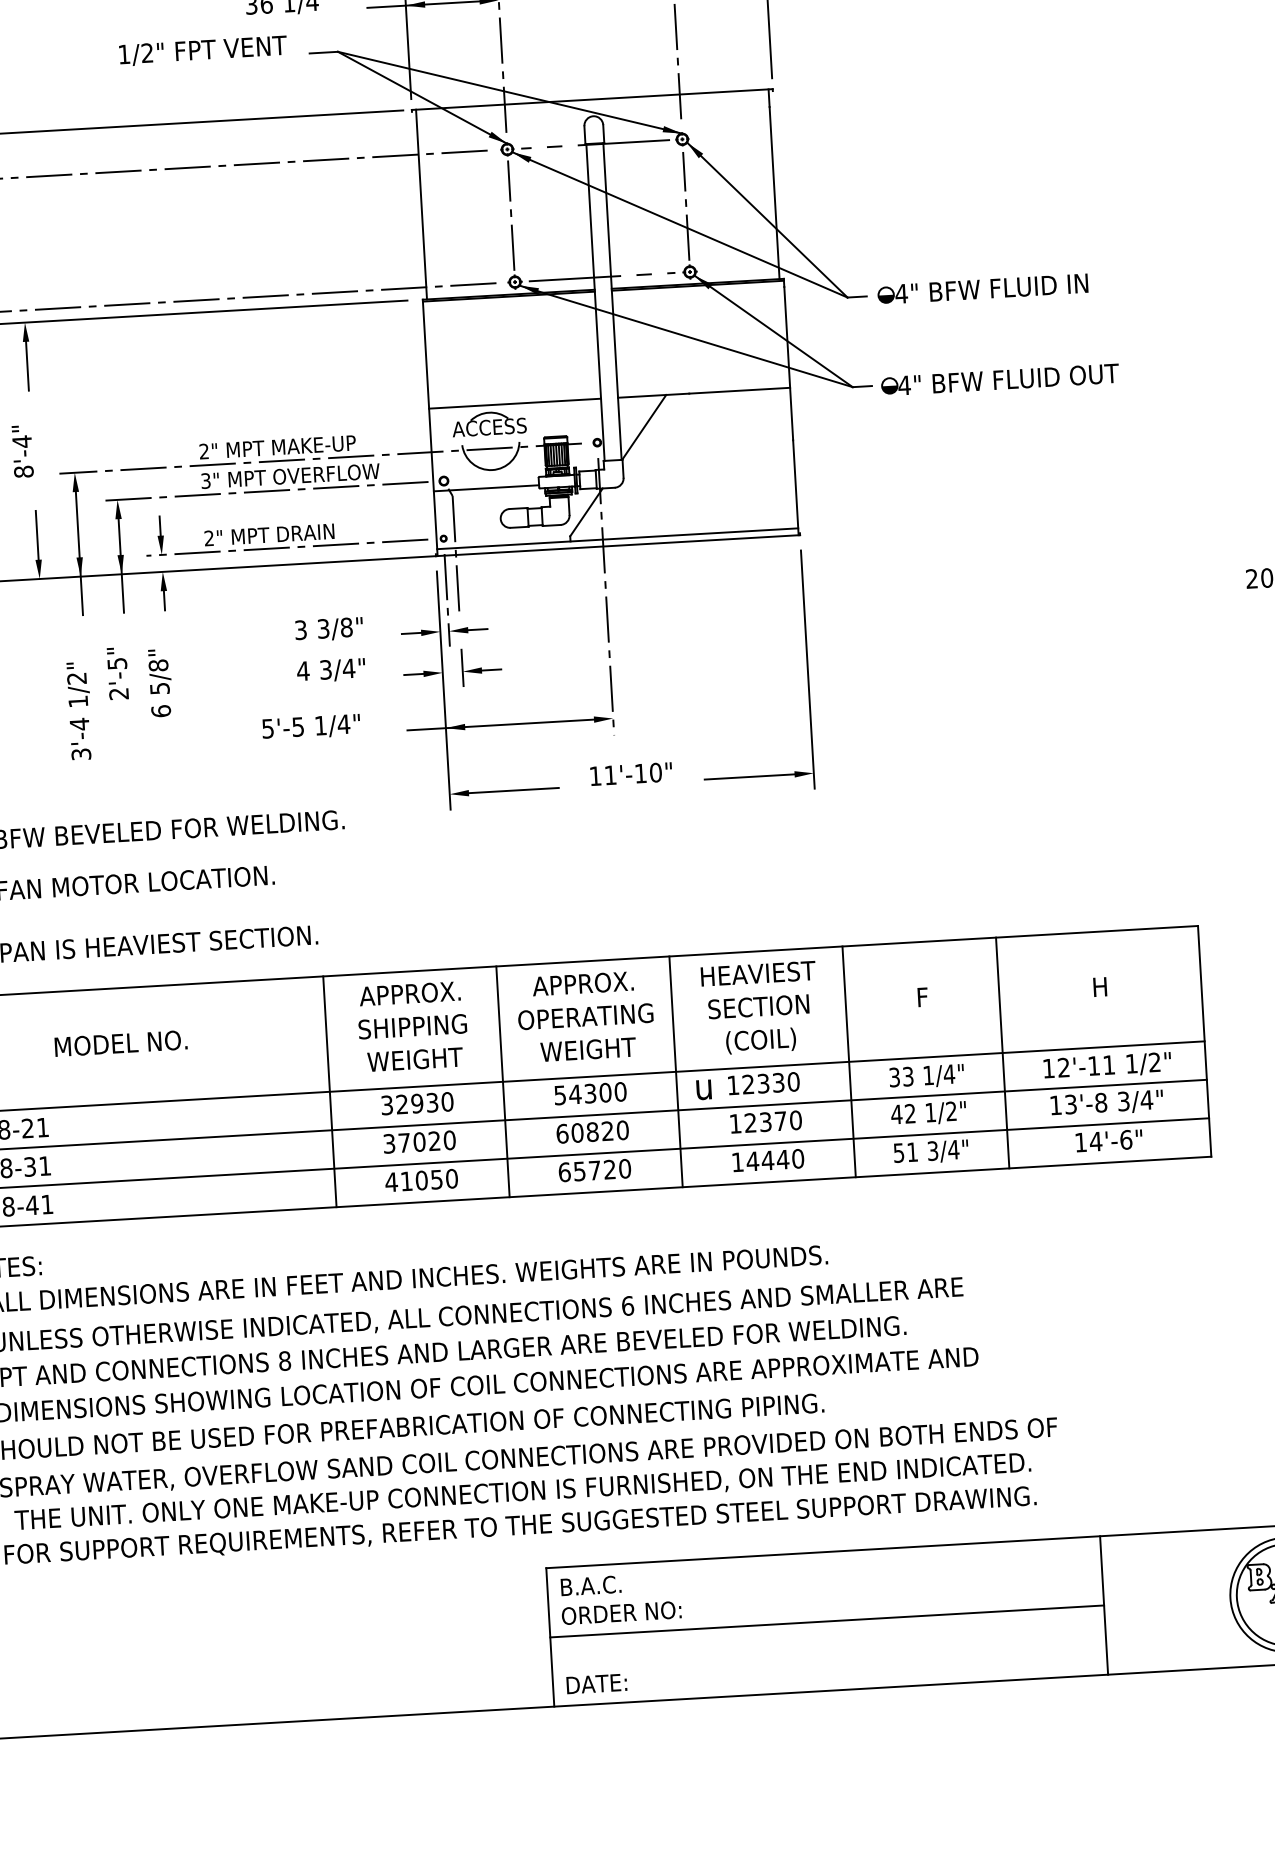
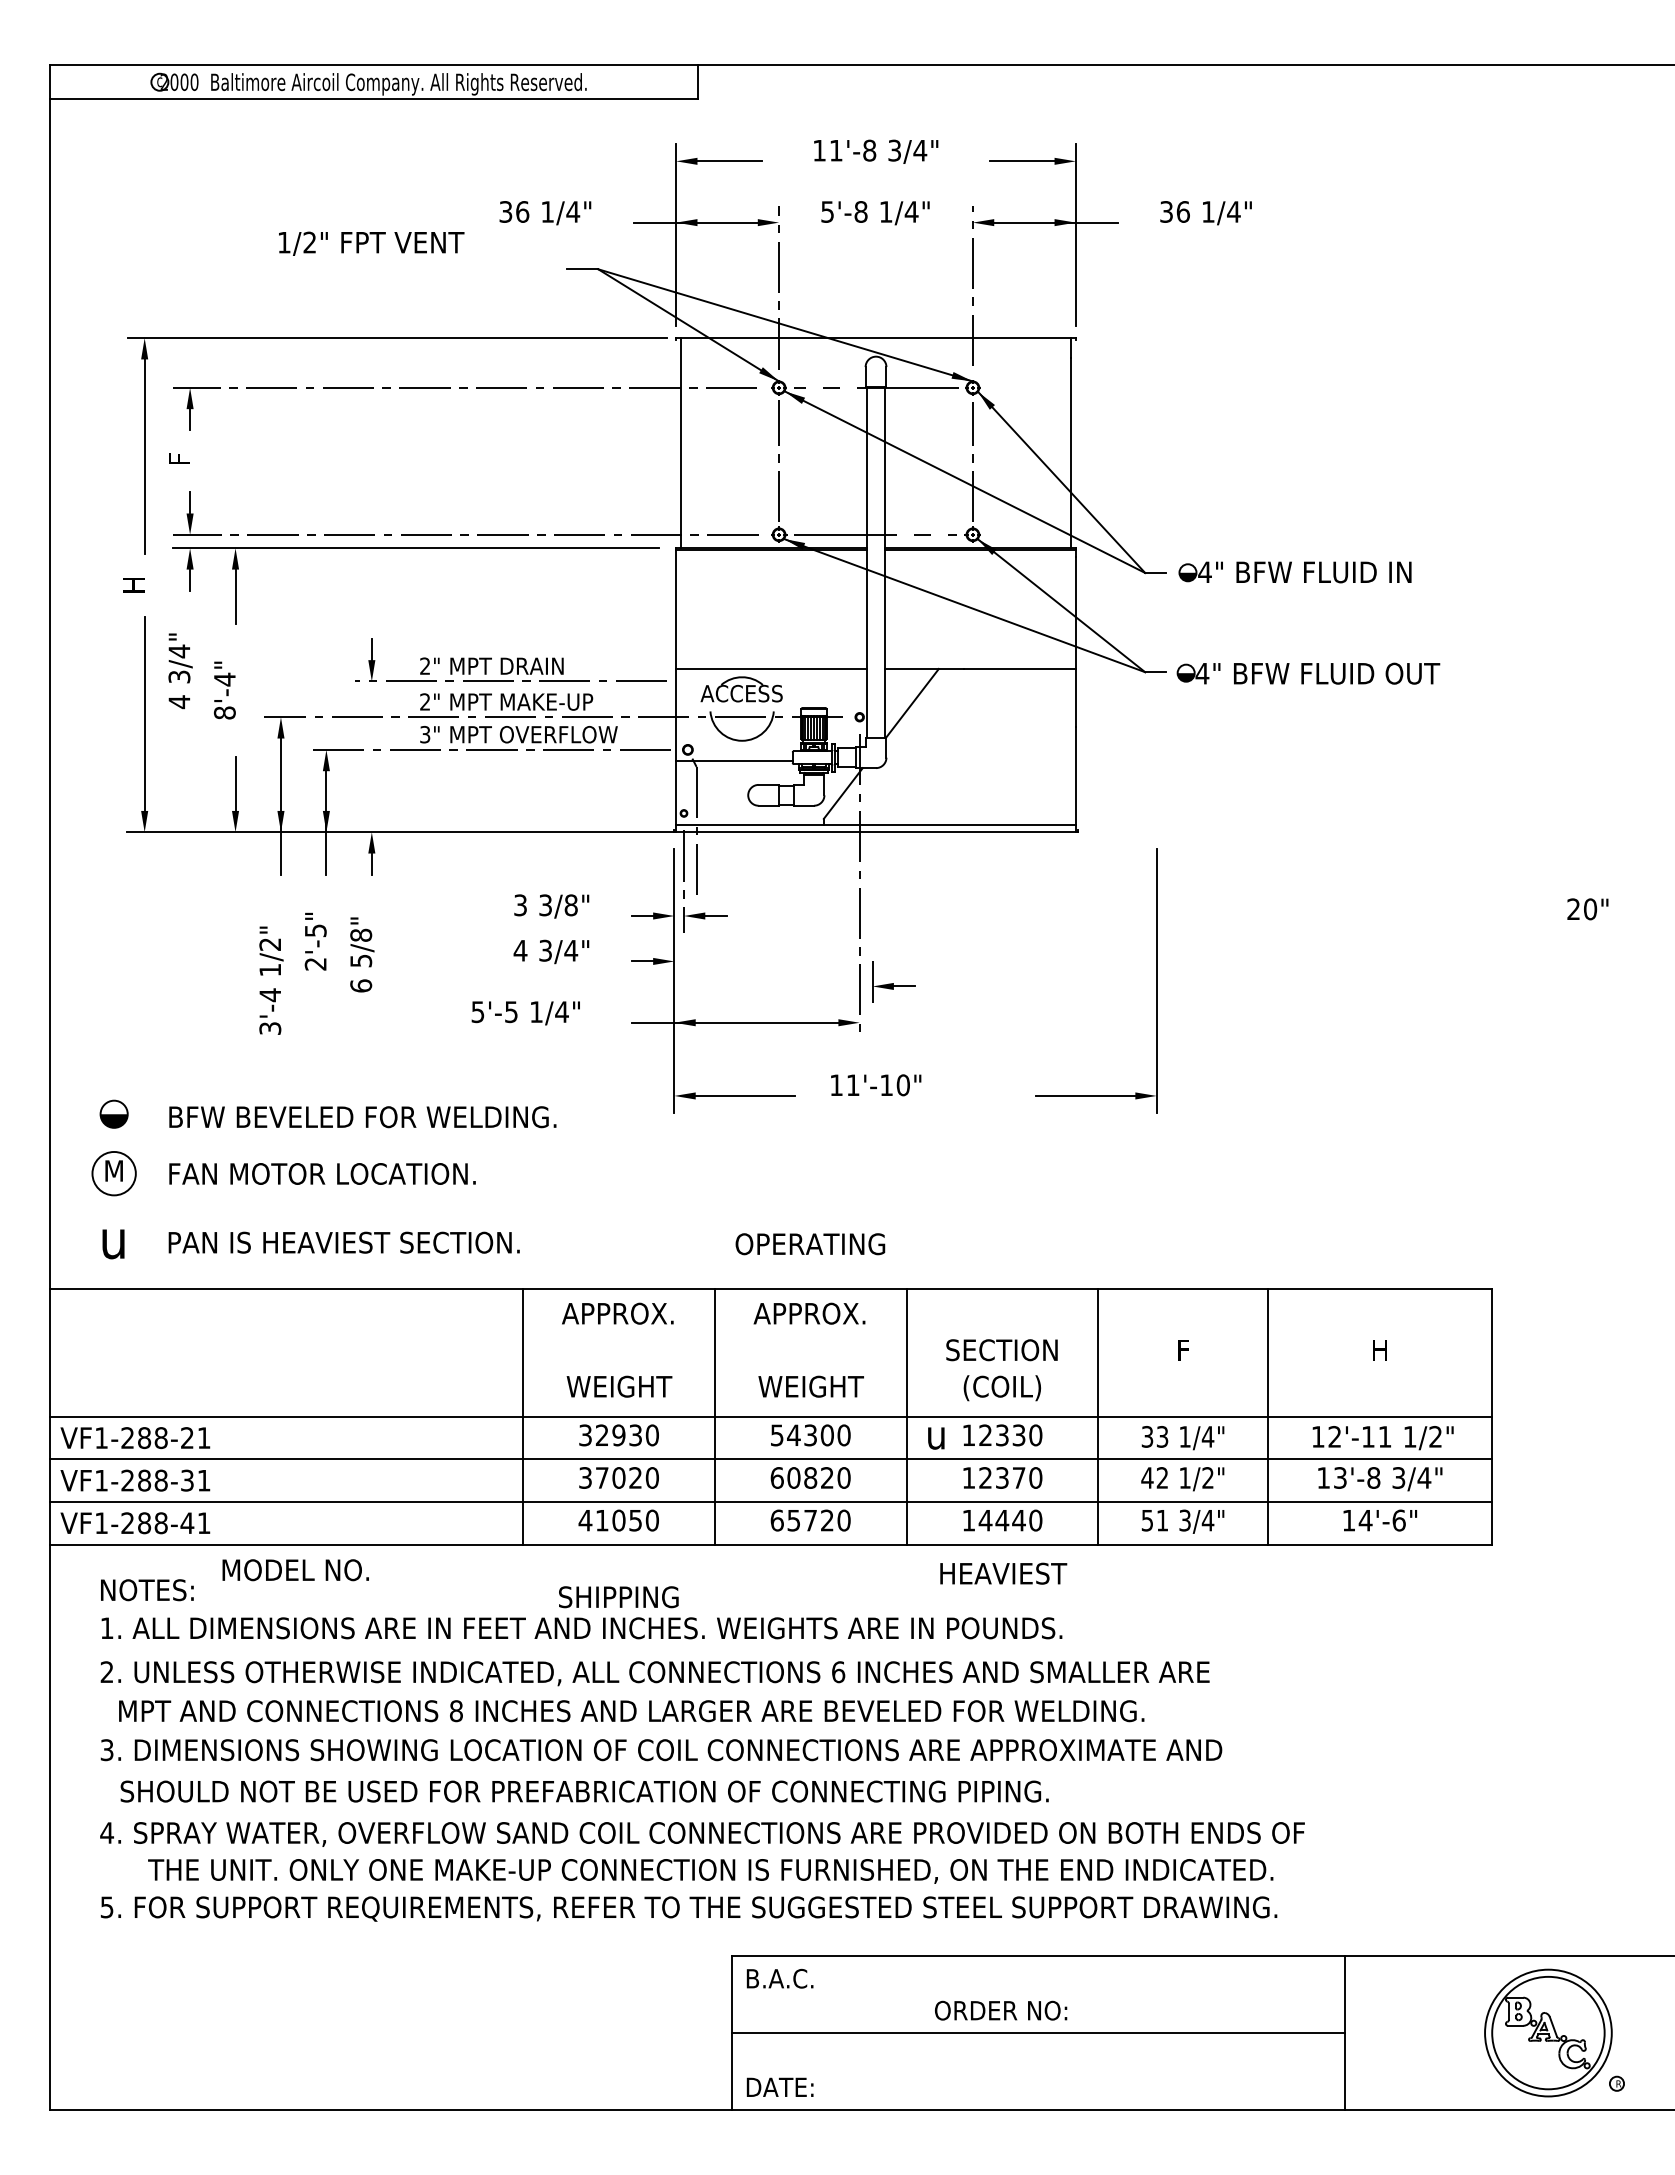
text: (203, 50) -> (371, 243), moved
part: (285, 527) -> (510, 659), moved
part: (481, 666) -> (893, 981), moved
part: (807, 669) -> (1156, 980), moved
text: (758, 973) -> (1003, 1573), moved
text: (585, 1017) -> (810, 1244), moved
text: (412, 1027) -> (618, 1597), moved
text: (120, 1043) -> (295, 1570), moved
text: (622, 1612) -> (1001, 2010), moved

